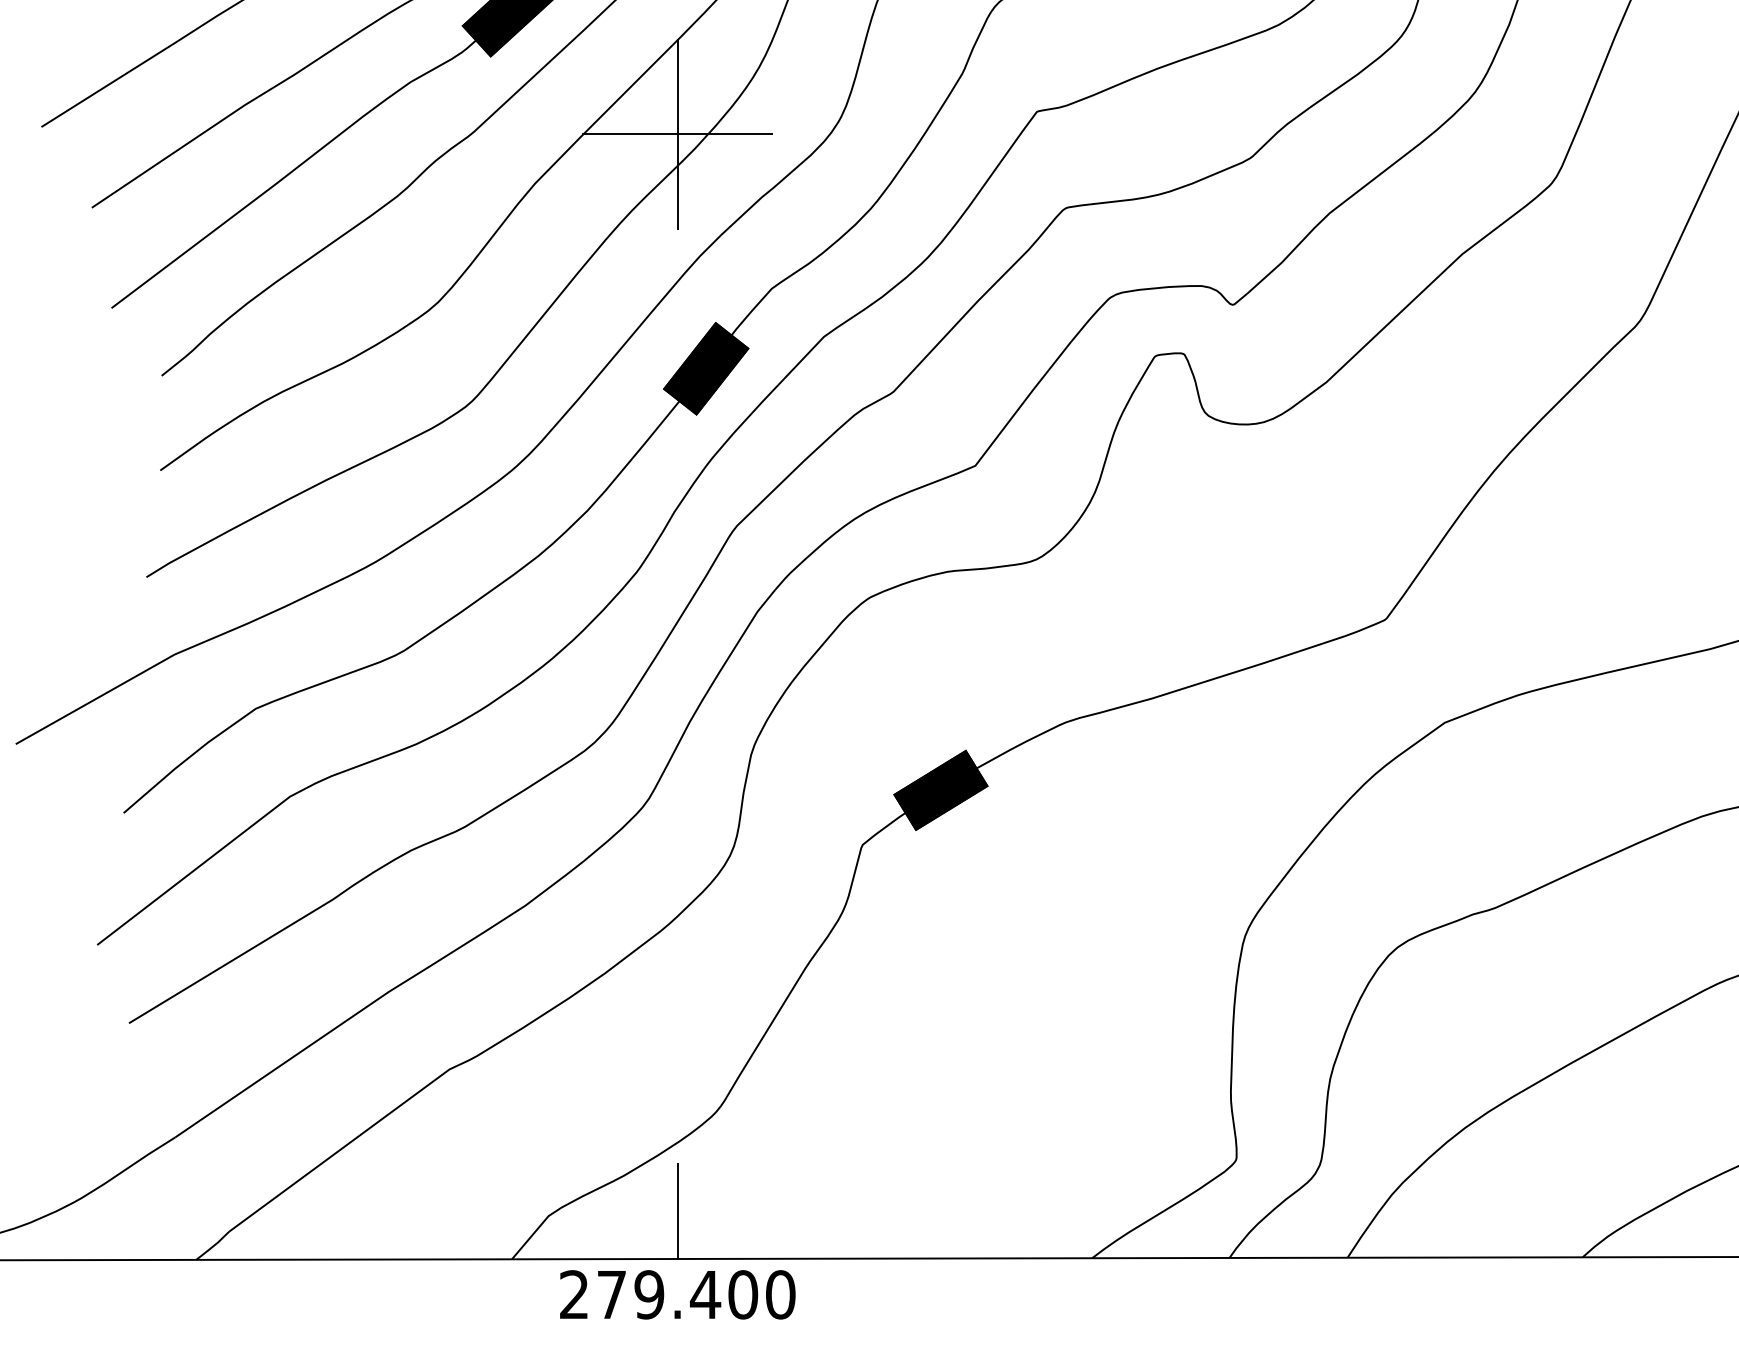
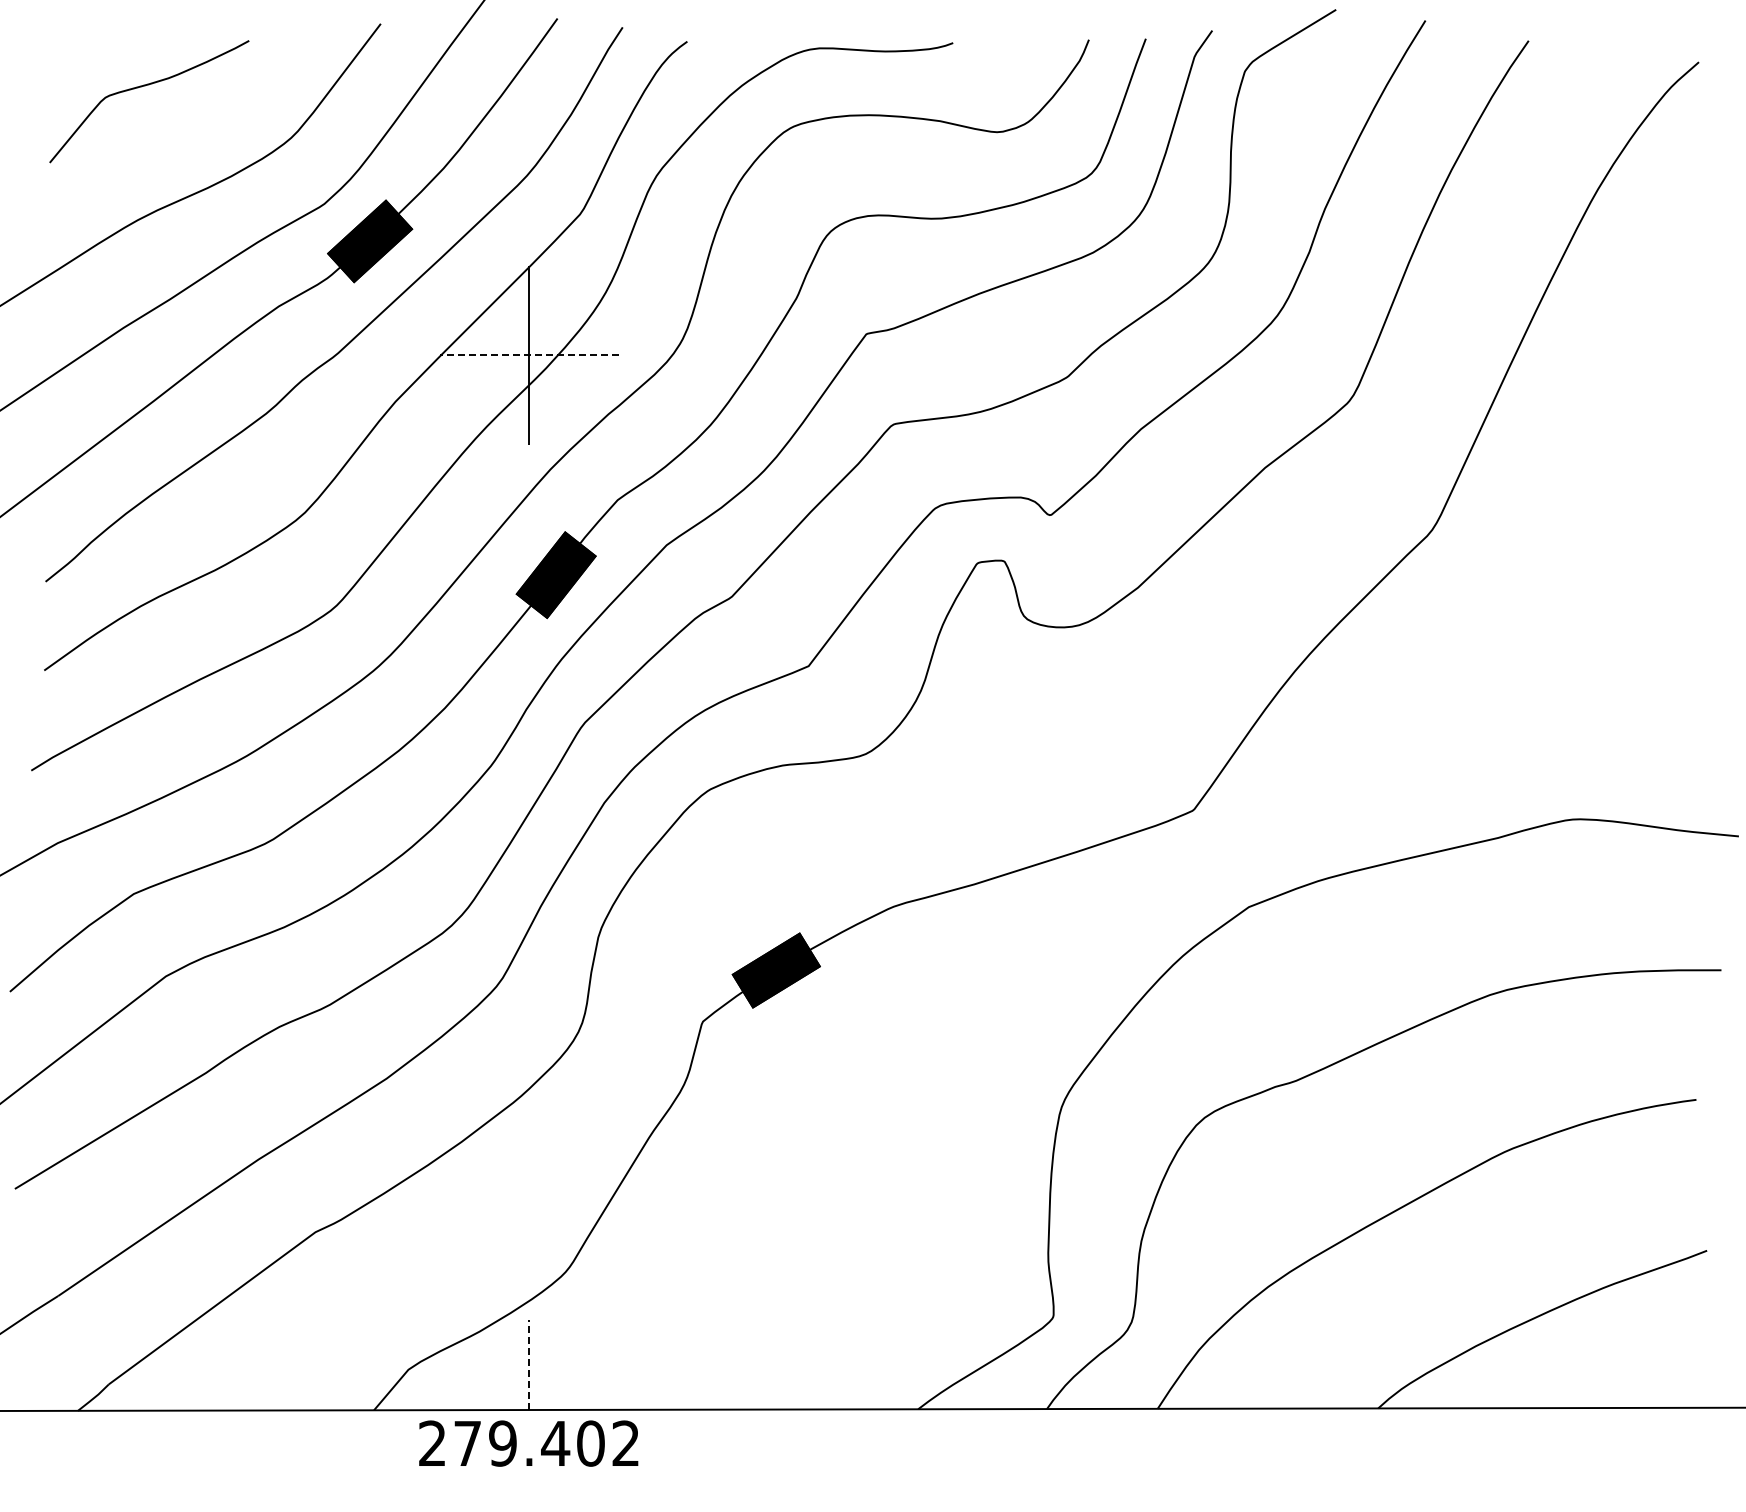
line: (677, 134) -> (529, 355), solid -> dashed
line: (677, 1211) -> (529, 1365), solid -> dashed
text: (781, 1294) -> (626, 1443), 279.400 -> 279.402

